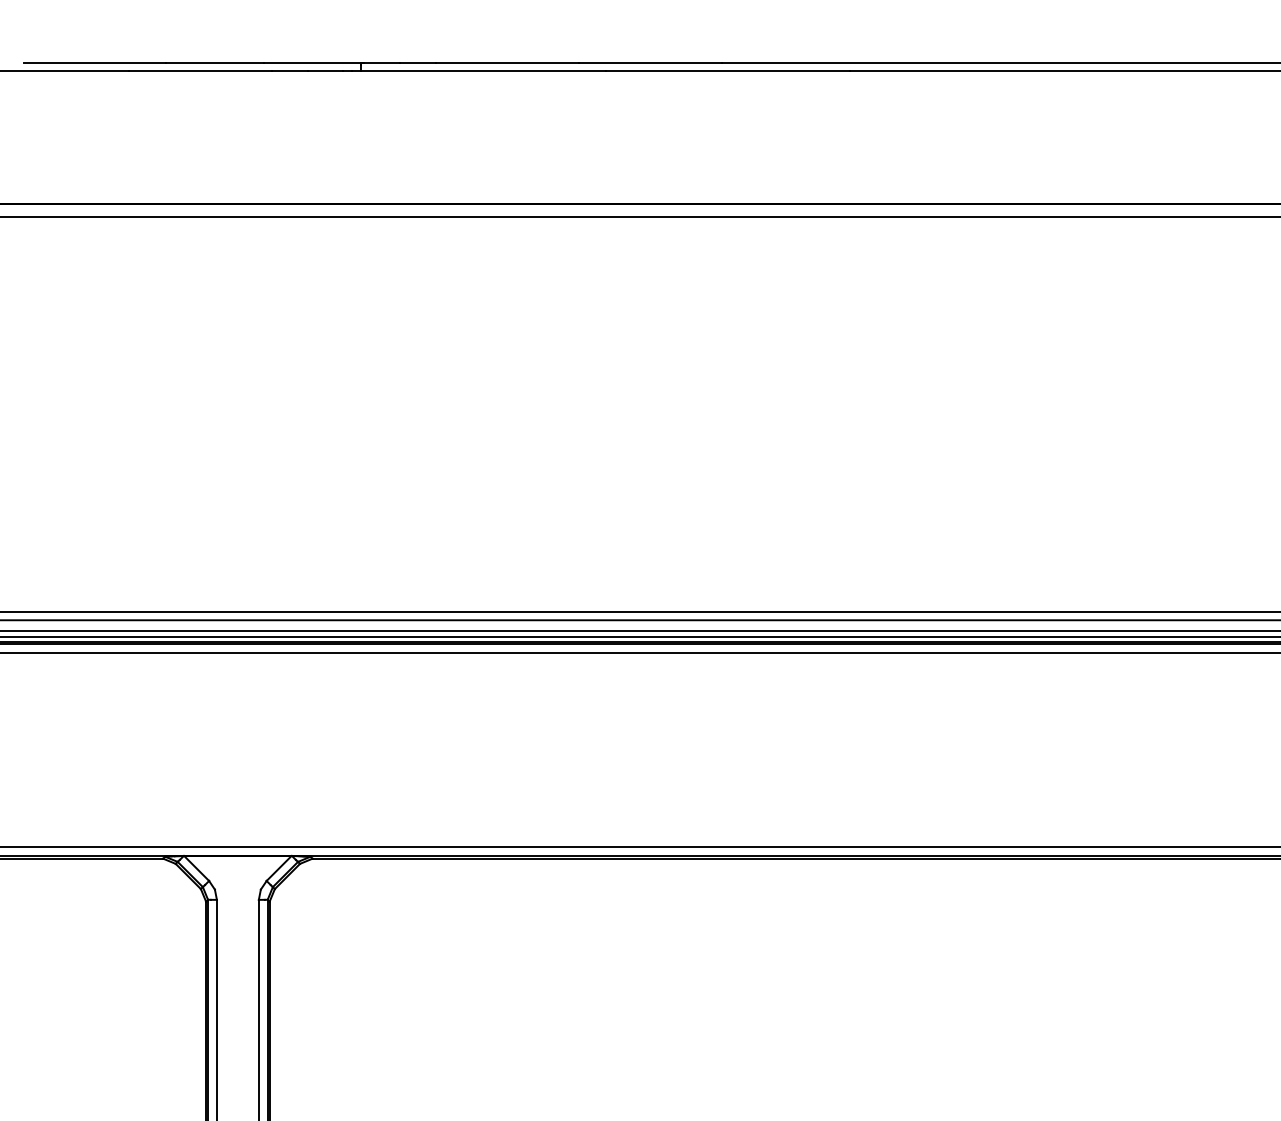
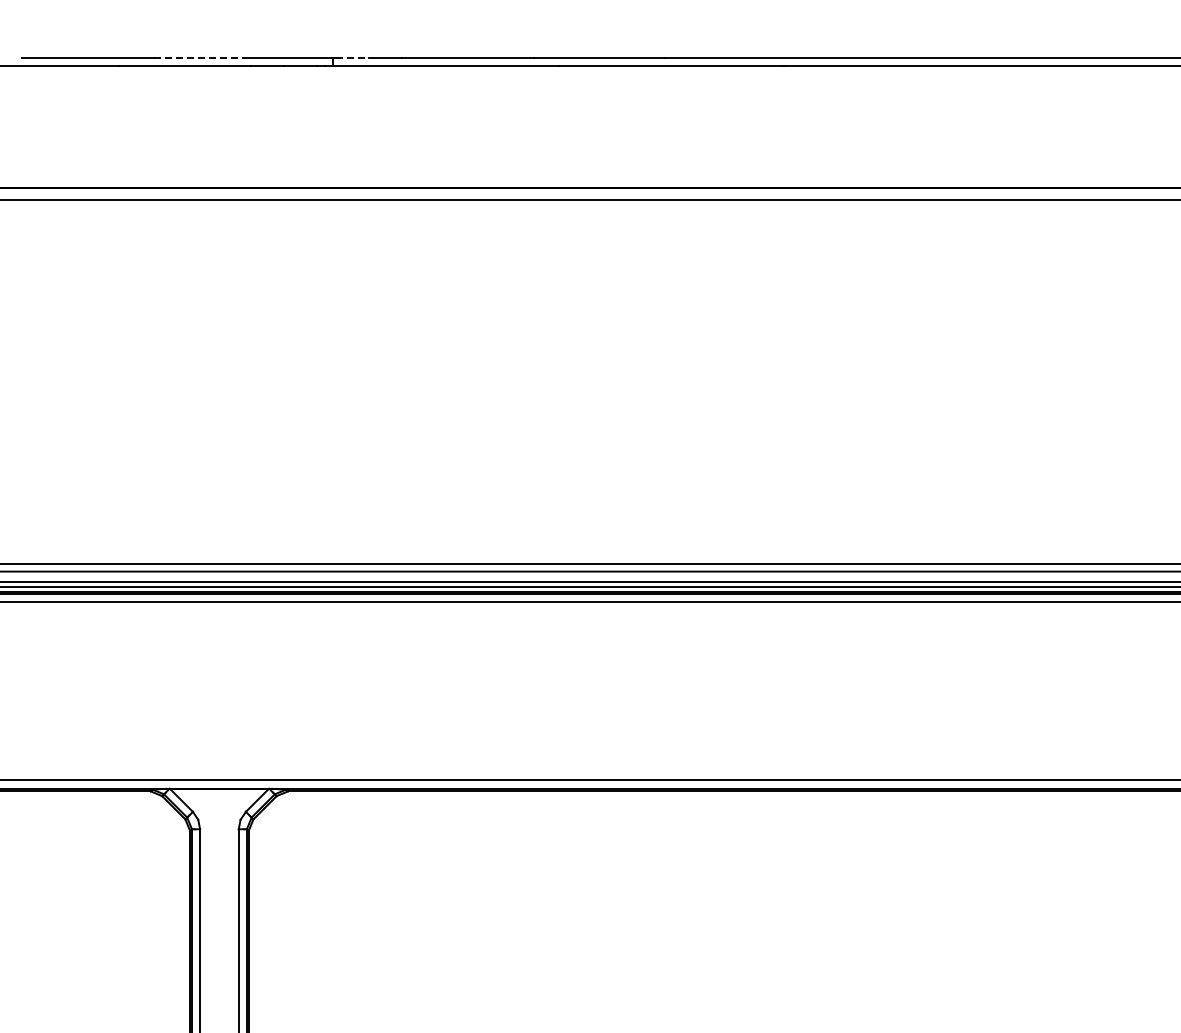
line: (215, 62) -> (198, 57), solid -> dashed
line: (383, 62) -> (353, 57), solid -> dashed

